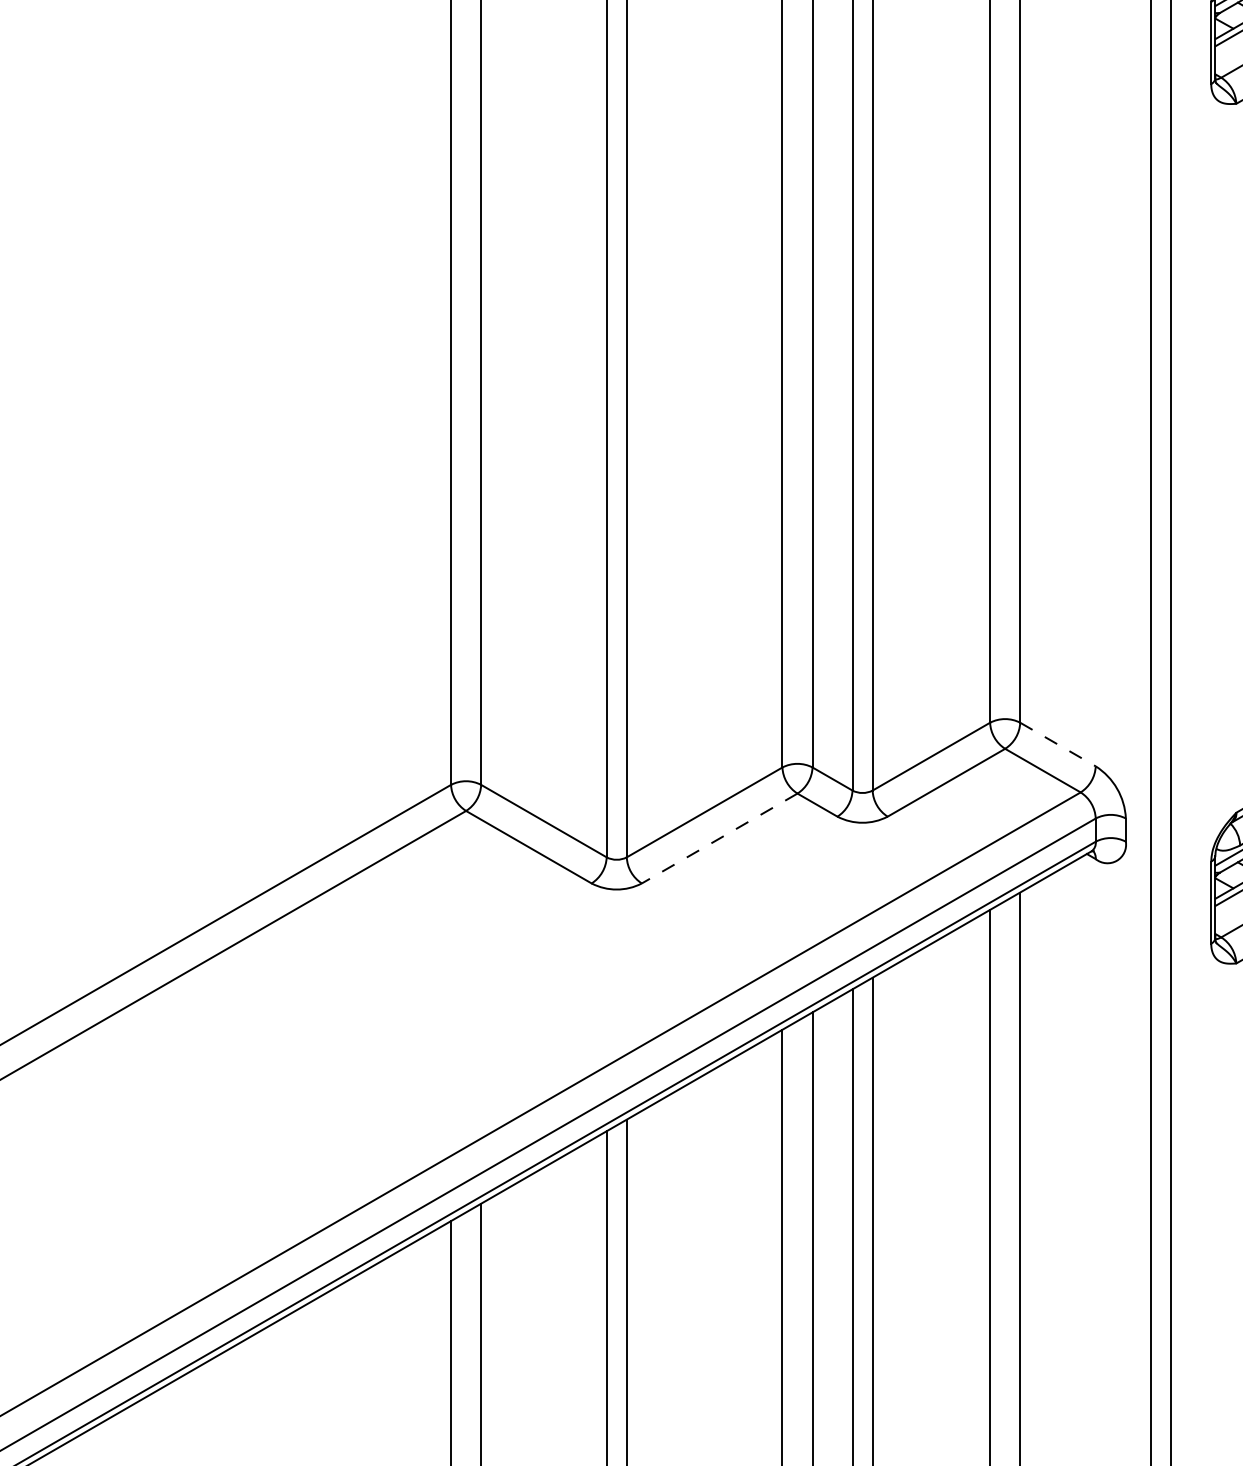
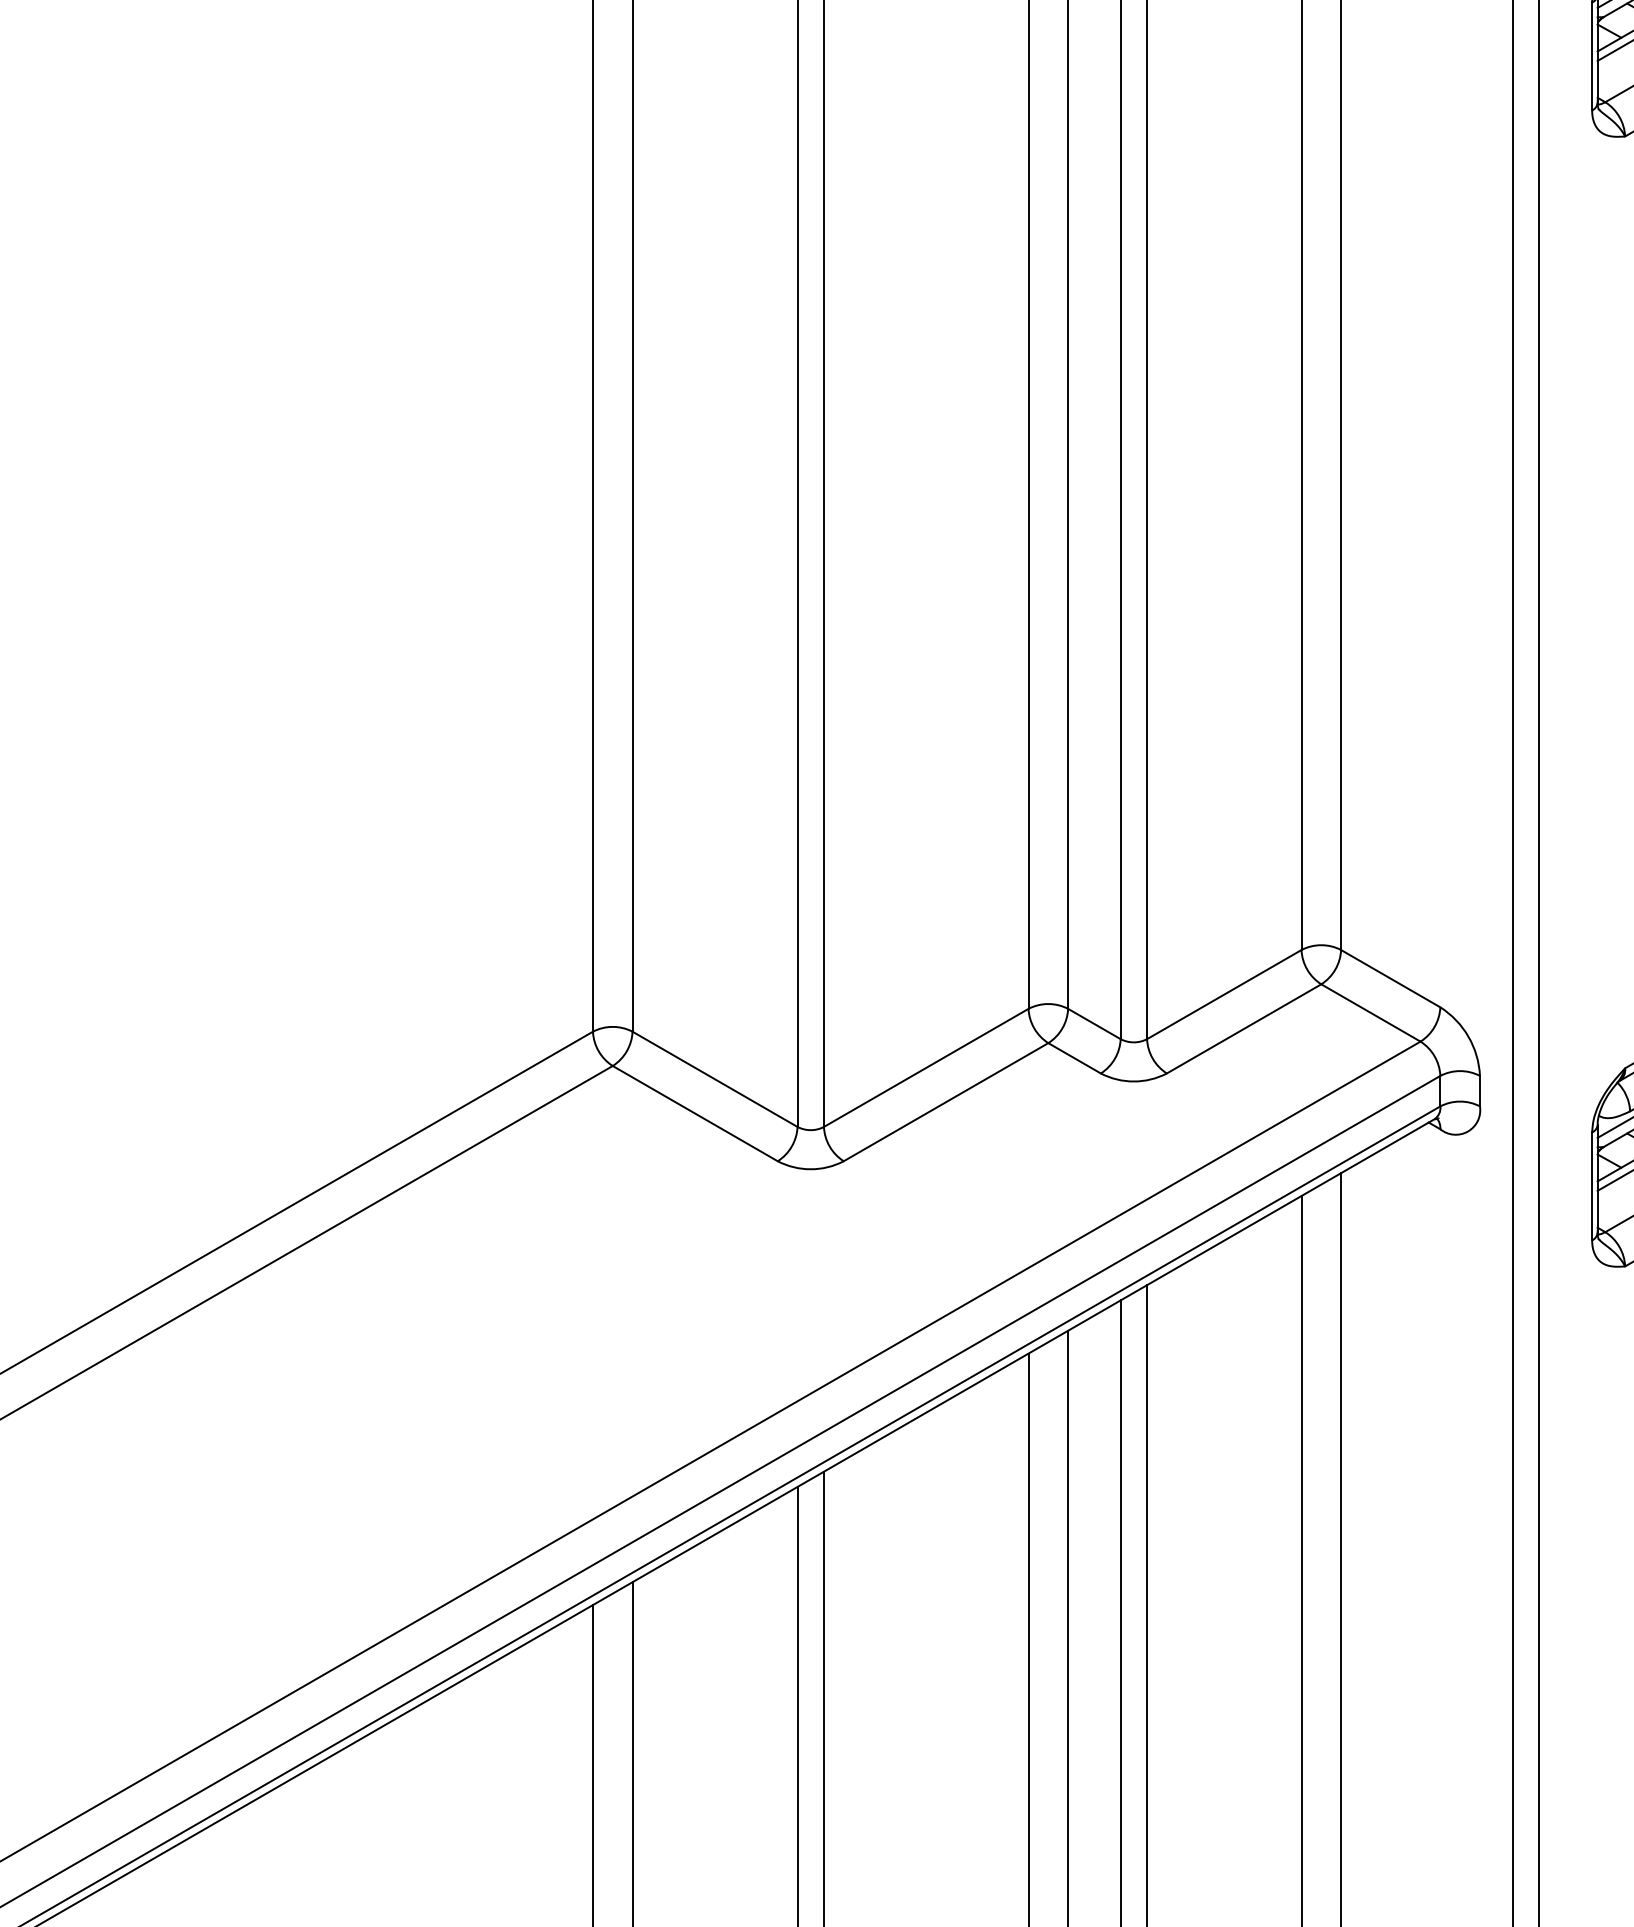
line: (1058, 744) -> (1391, 978), dashed -> solid
line: (719, 838) -> (945, 1102), dashed -> solid

